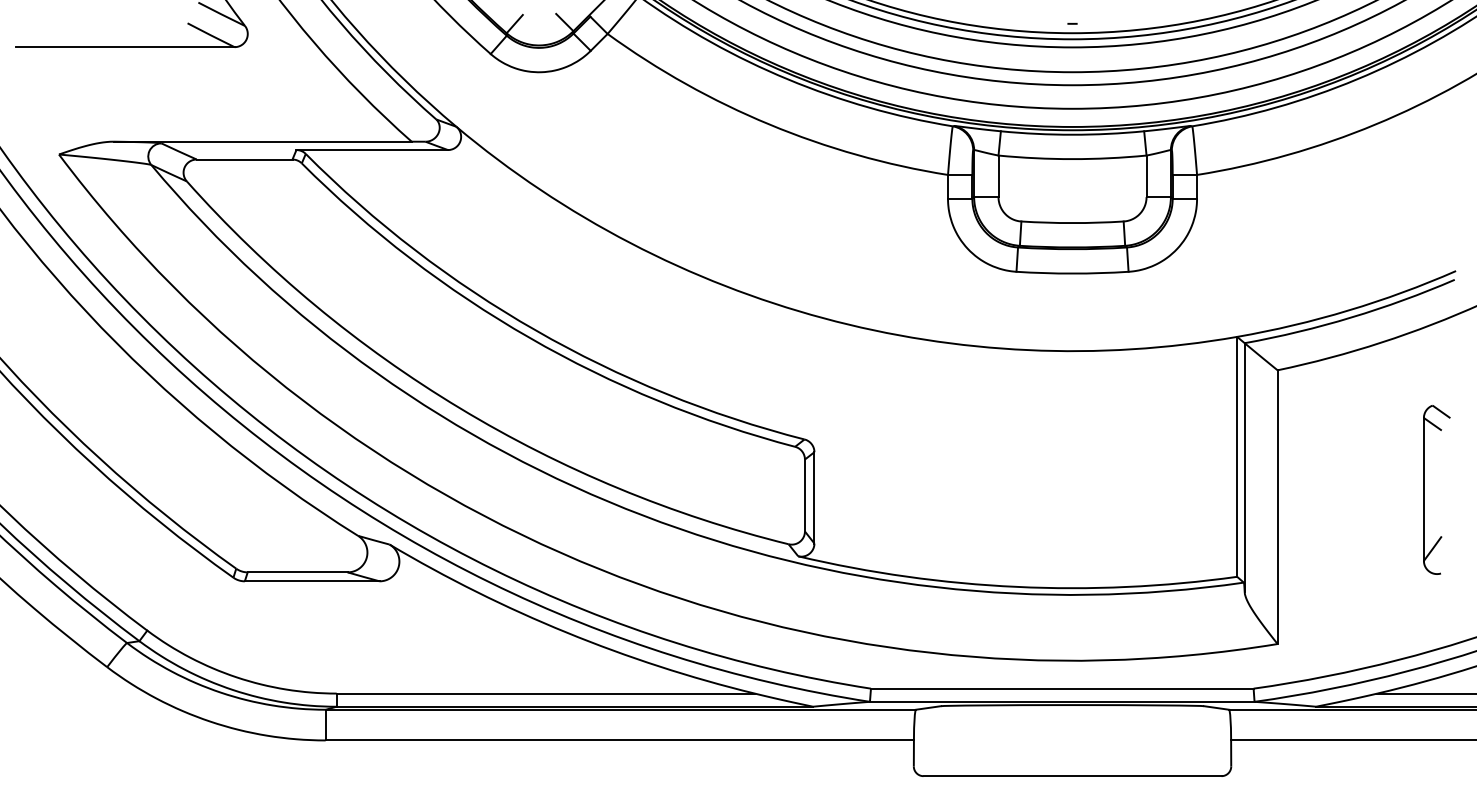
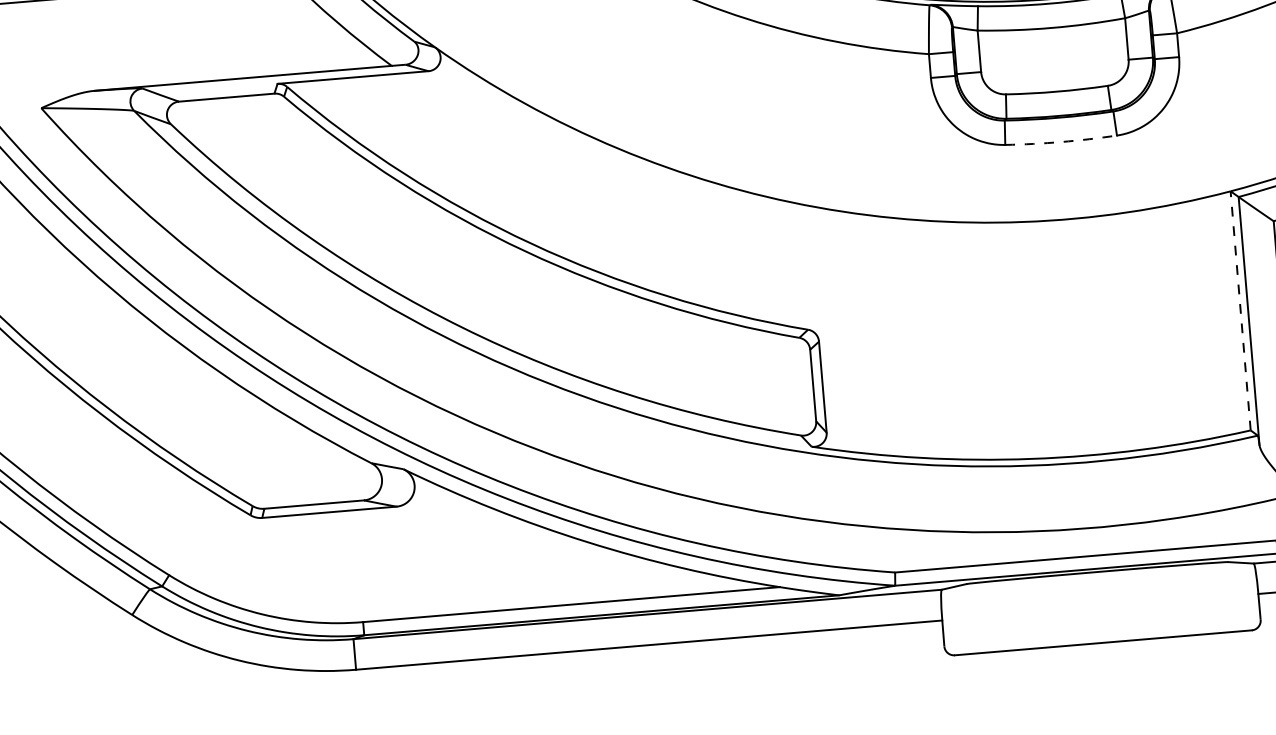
arc: (1072, 273) -> (1061, 141), solid -> dashed
line: (1237, 456) -> (1240, 310), solid -> dashed

